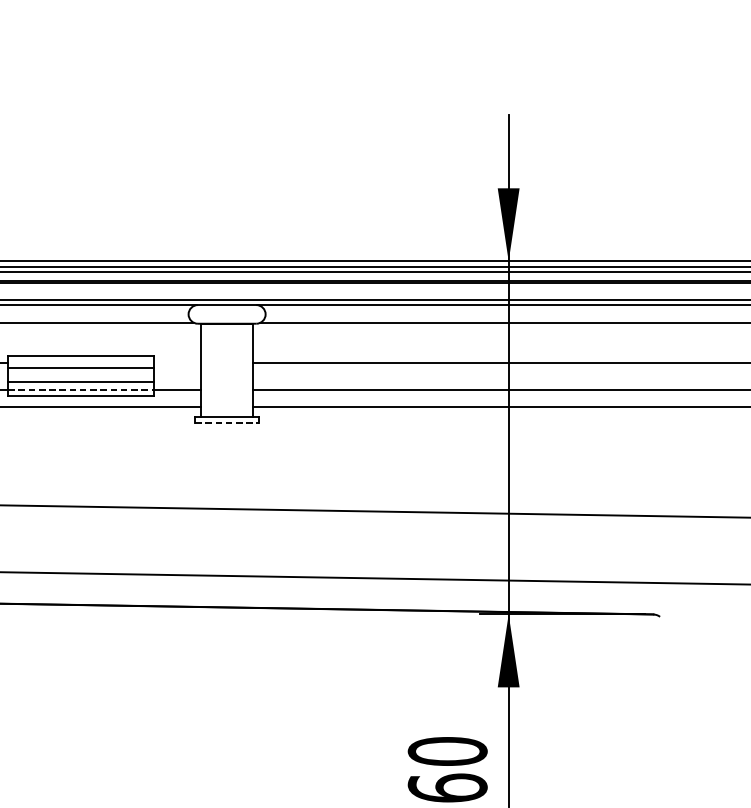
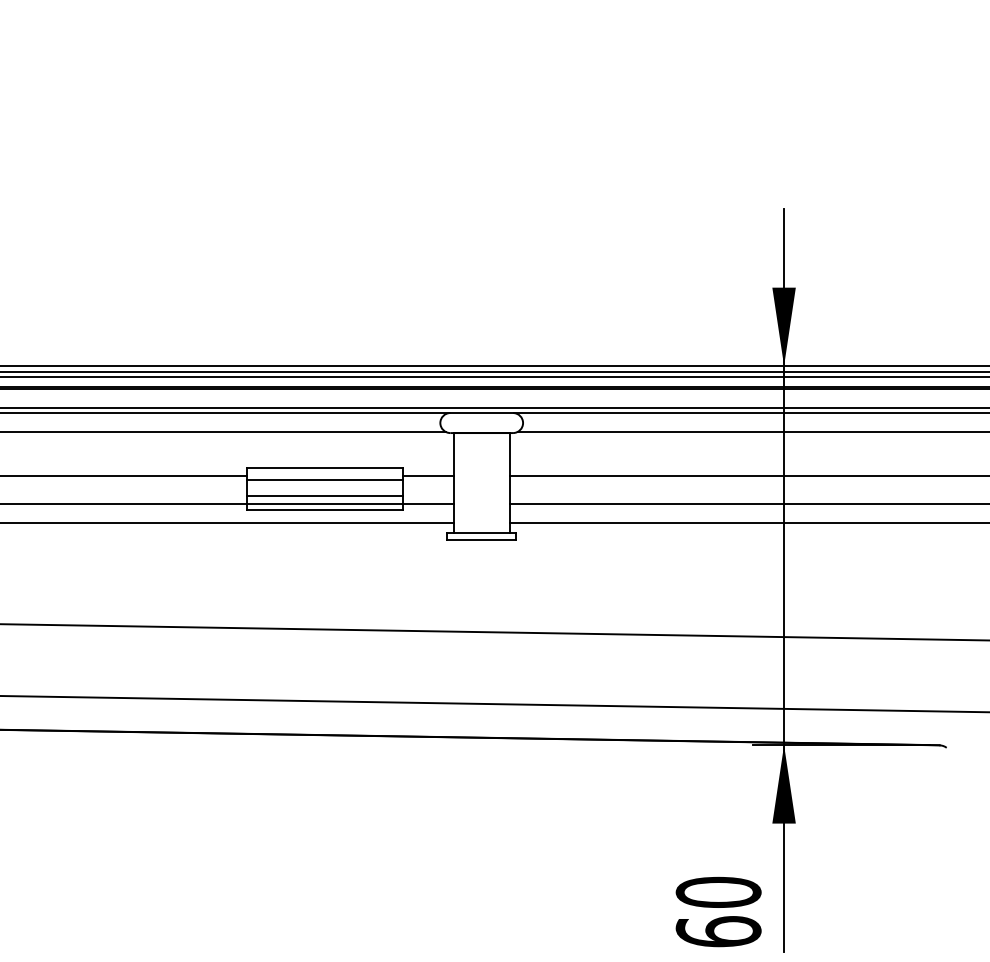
line: (177, 363) -> (428, 475), added
line: (81, 389) -> (325, 503), dashed -> solid
line: (227, 422) -> (482, 539), dashed -> solid

